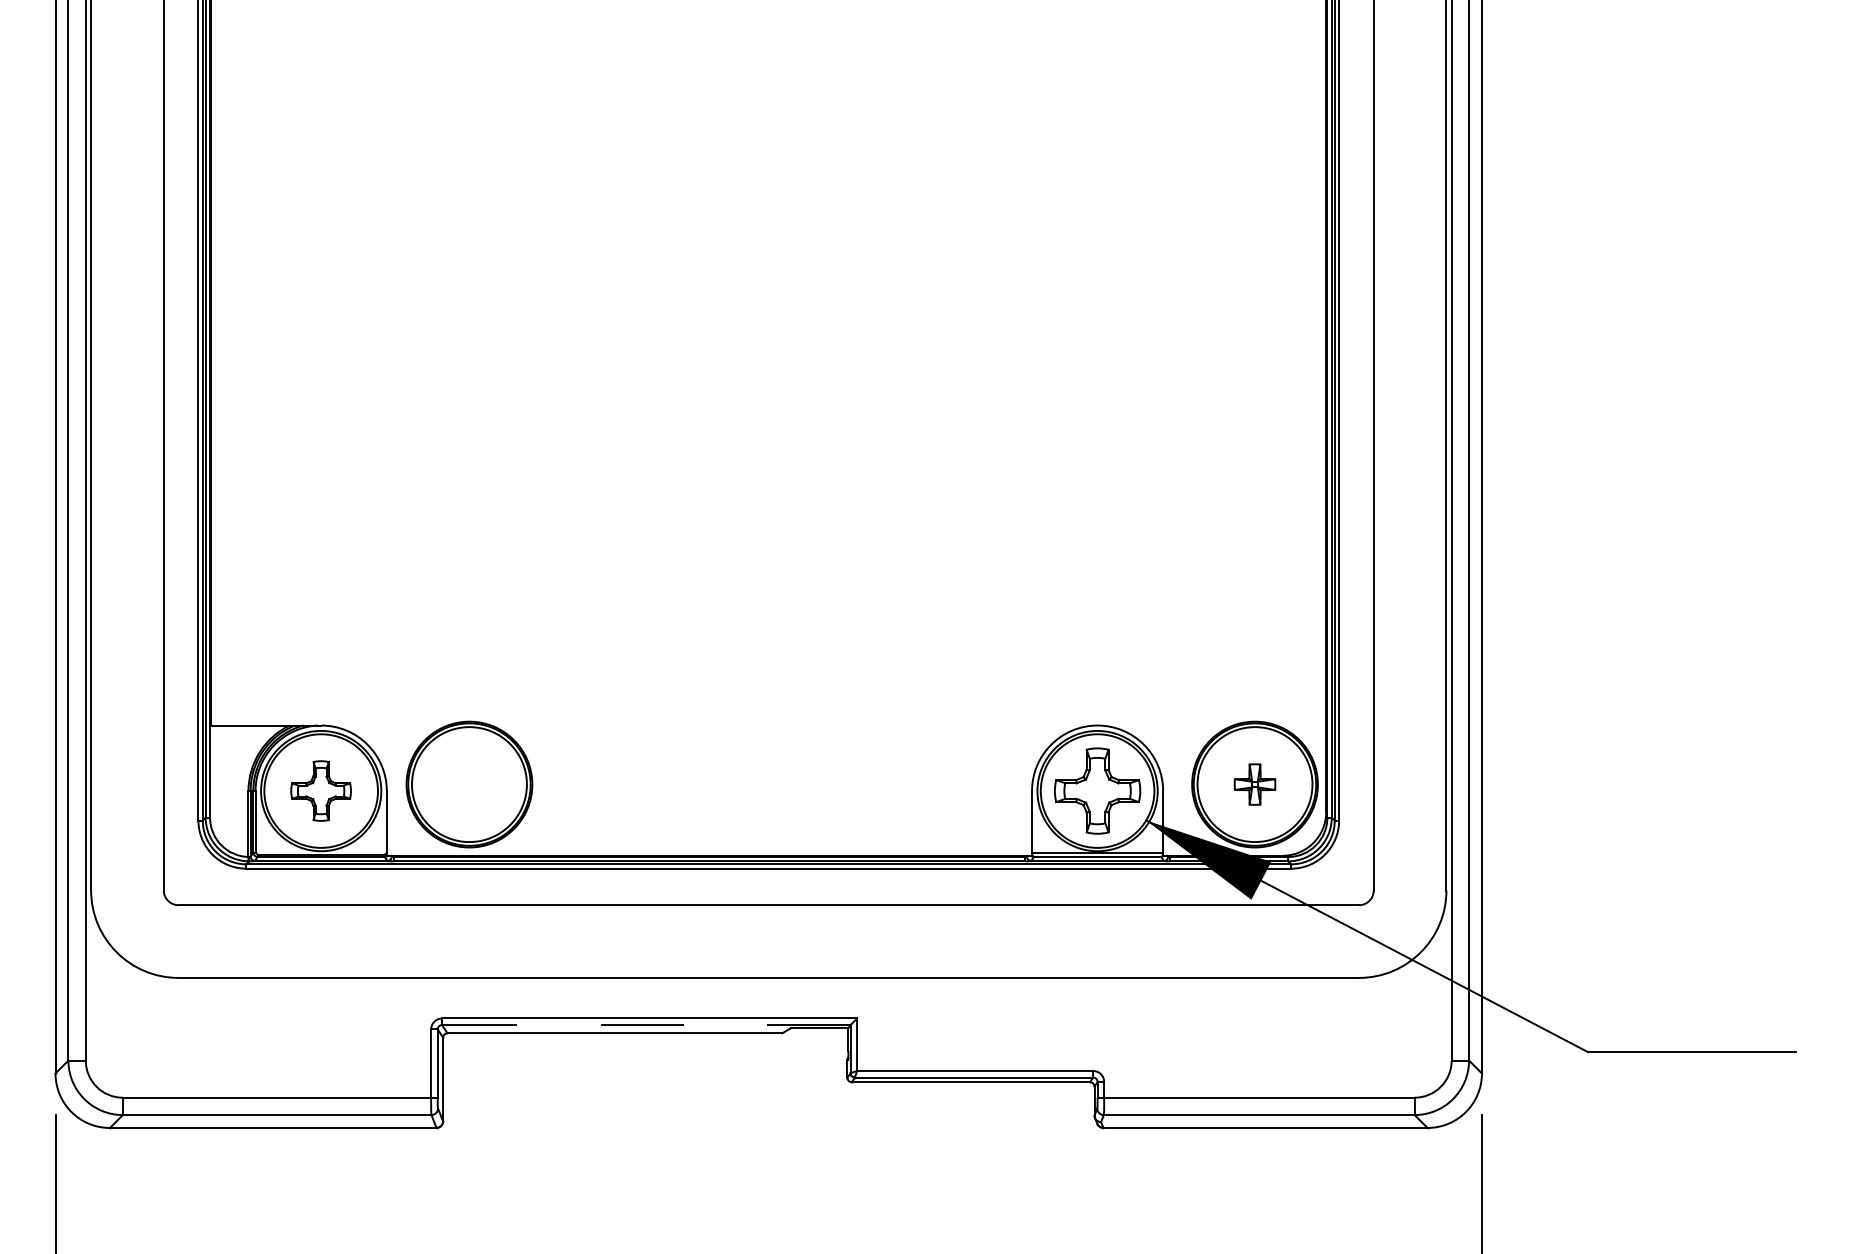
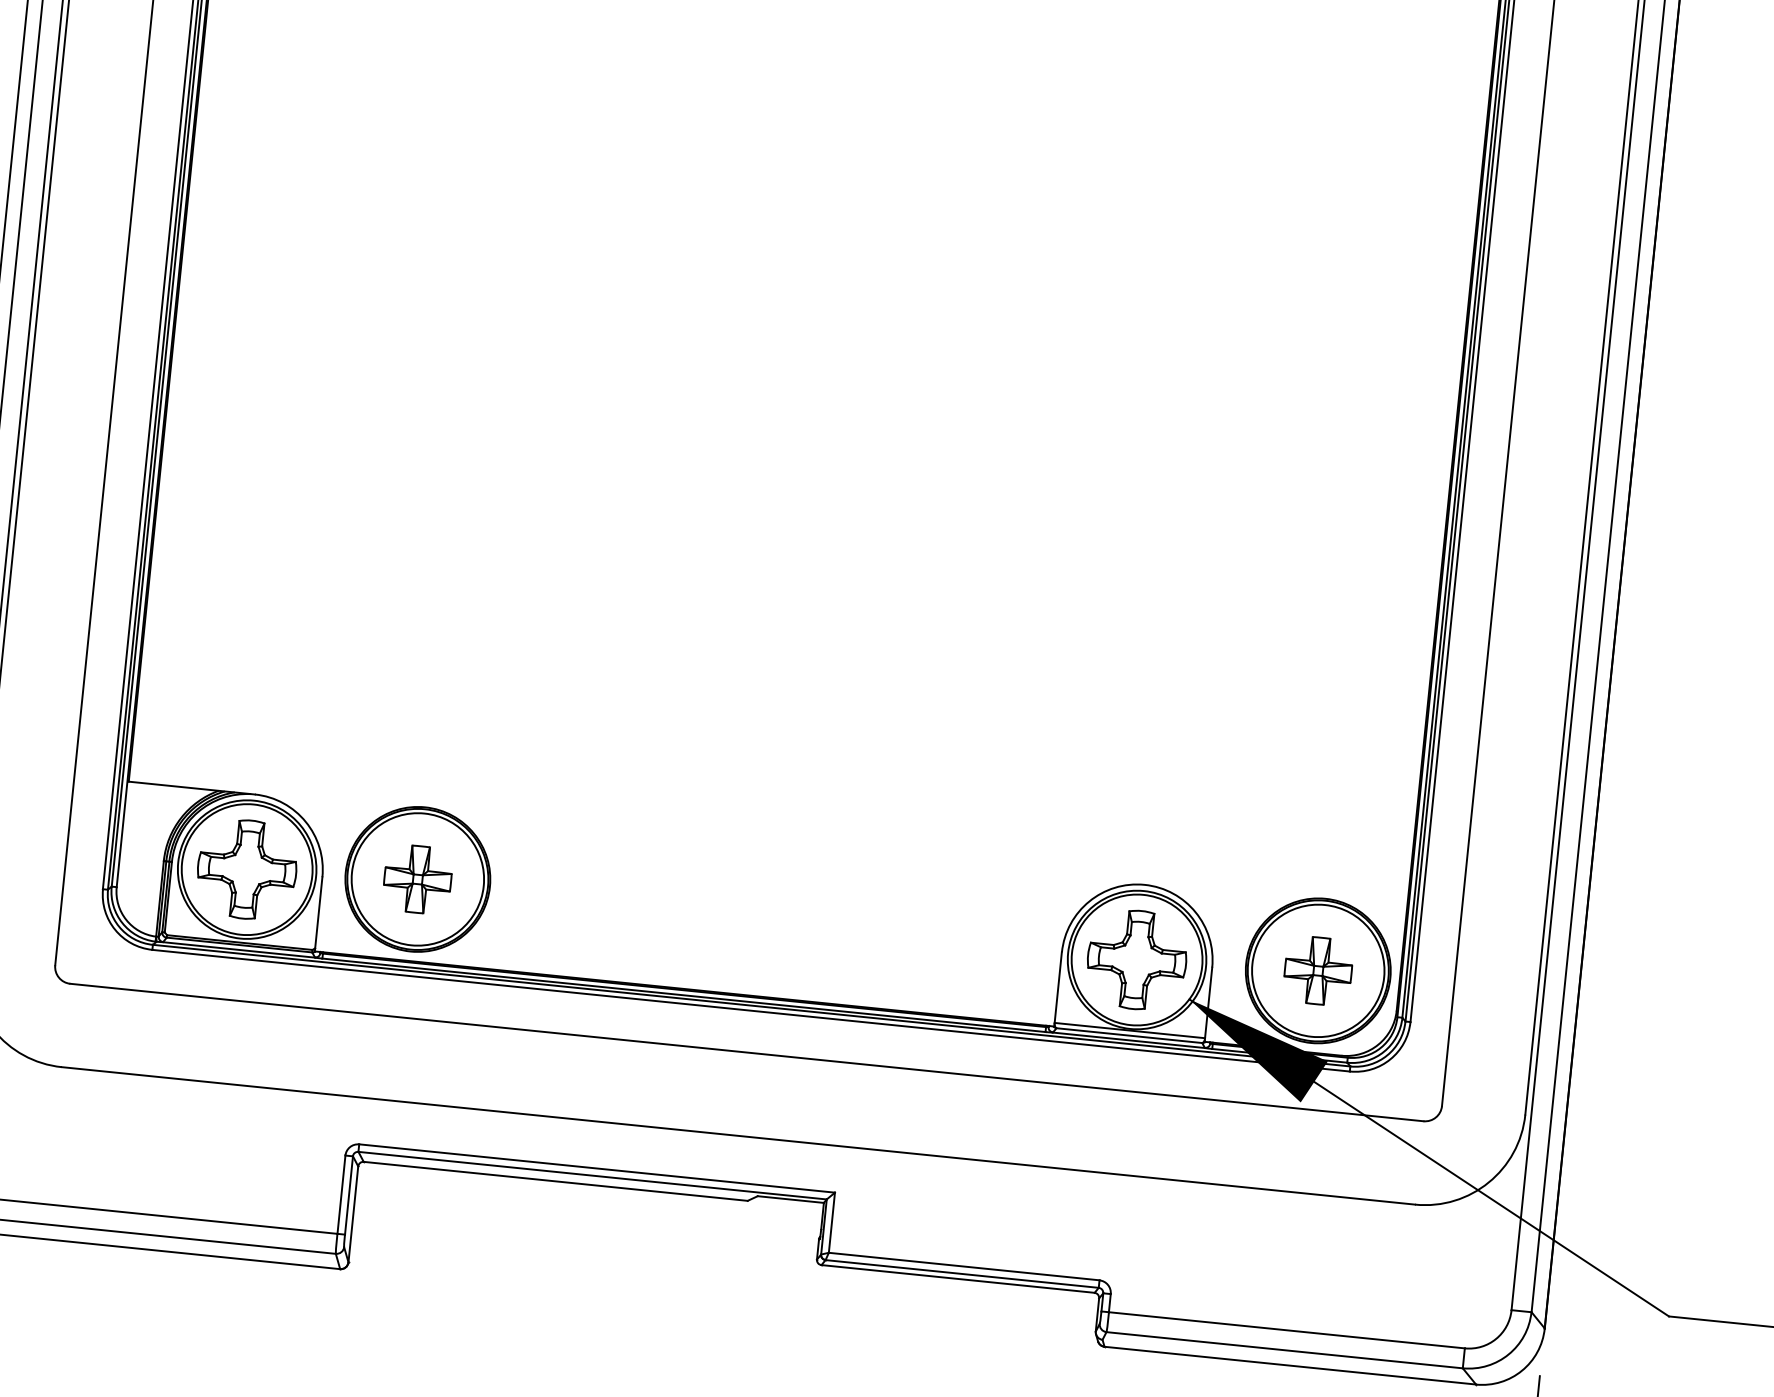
part: (469, 784) -> (417, 879), added
part: (1254, 784) -> (1317, 970), size x1.43
part: (320, 790) -> (246, 868), size x1.43
line: (645, 1025) -> (591, 1176), dashed -> solid

